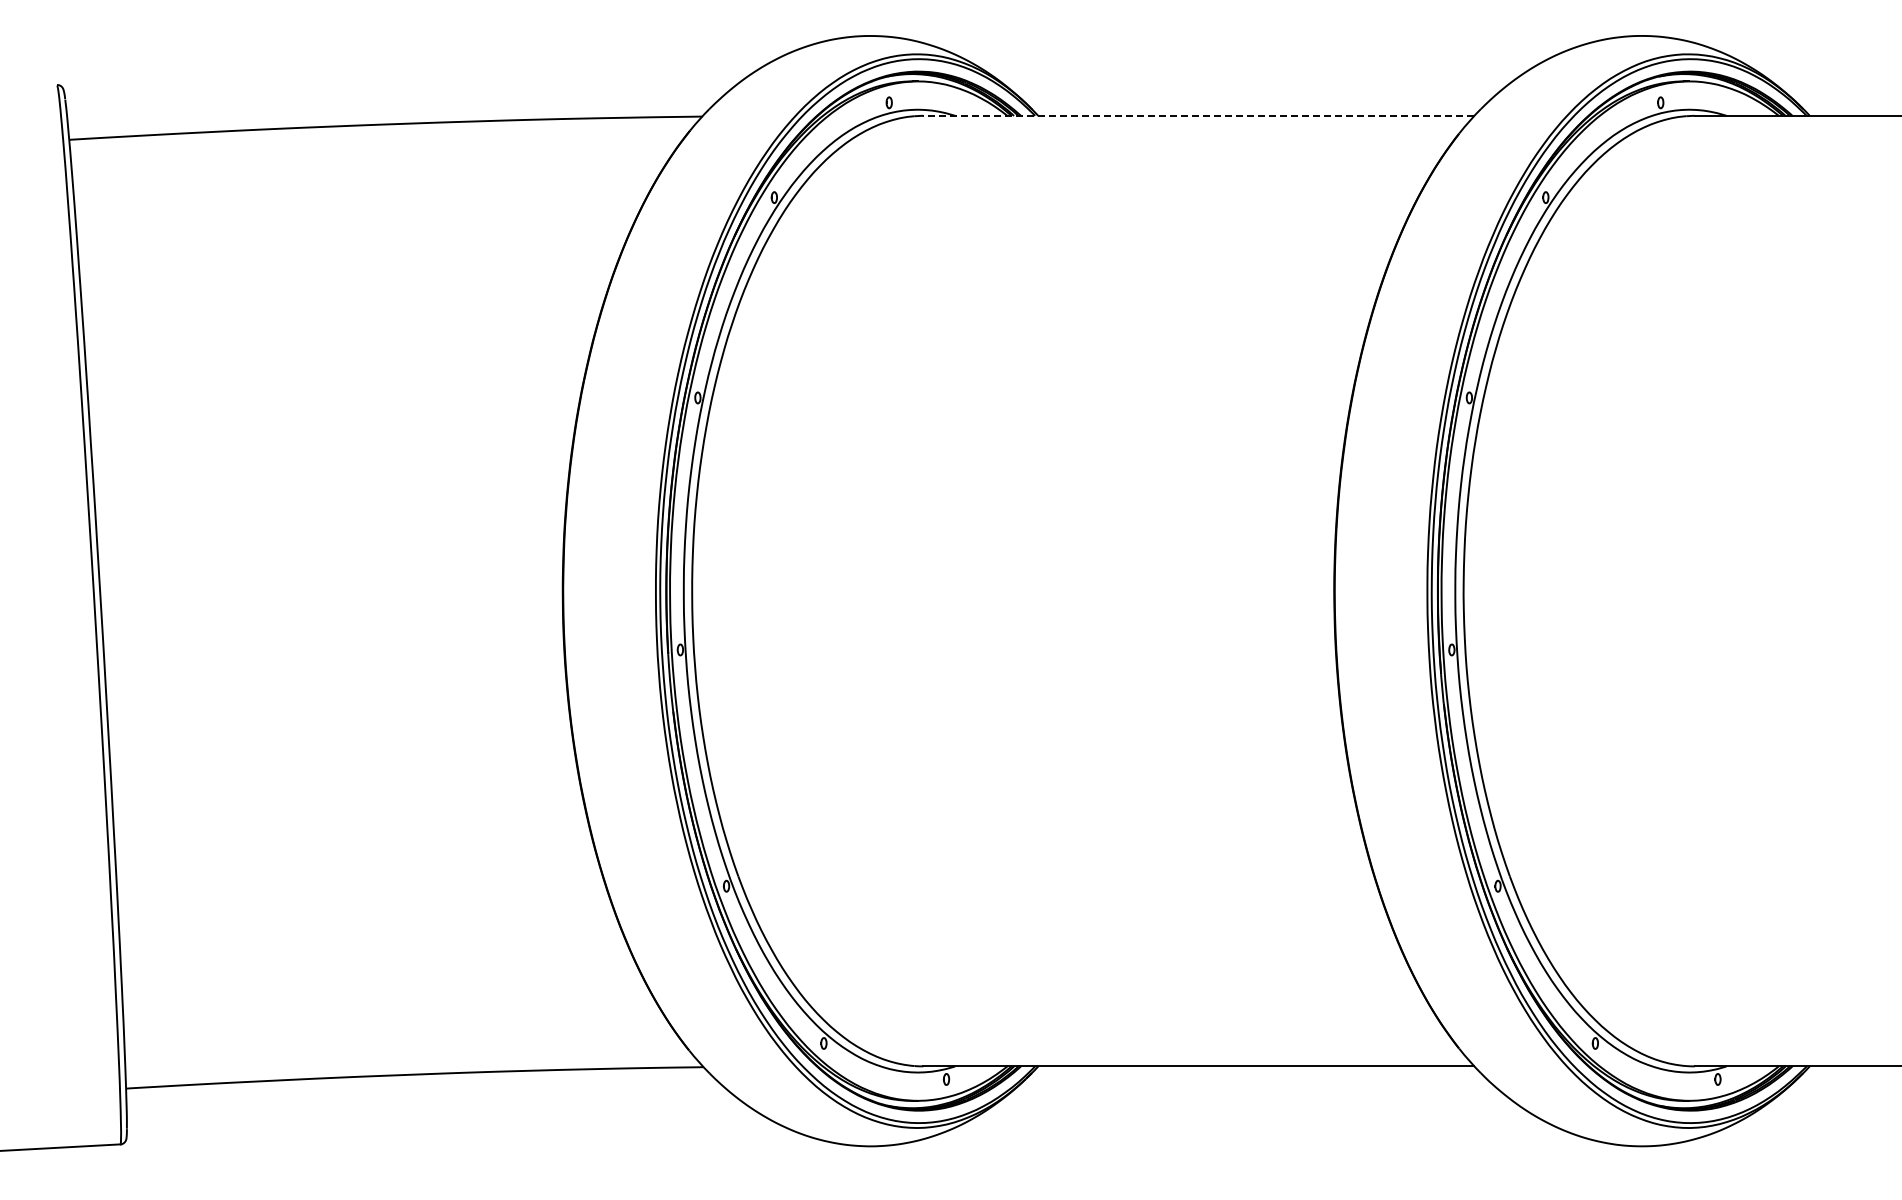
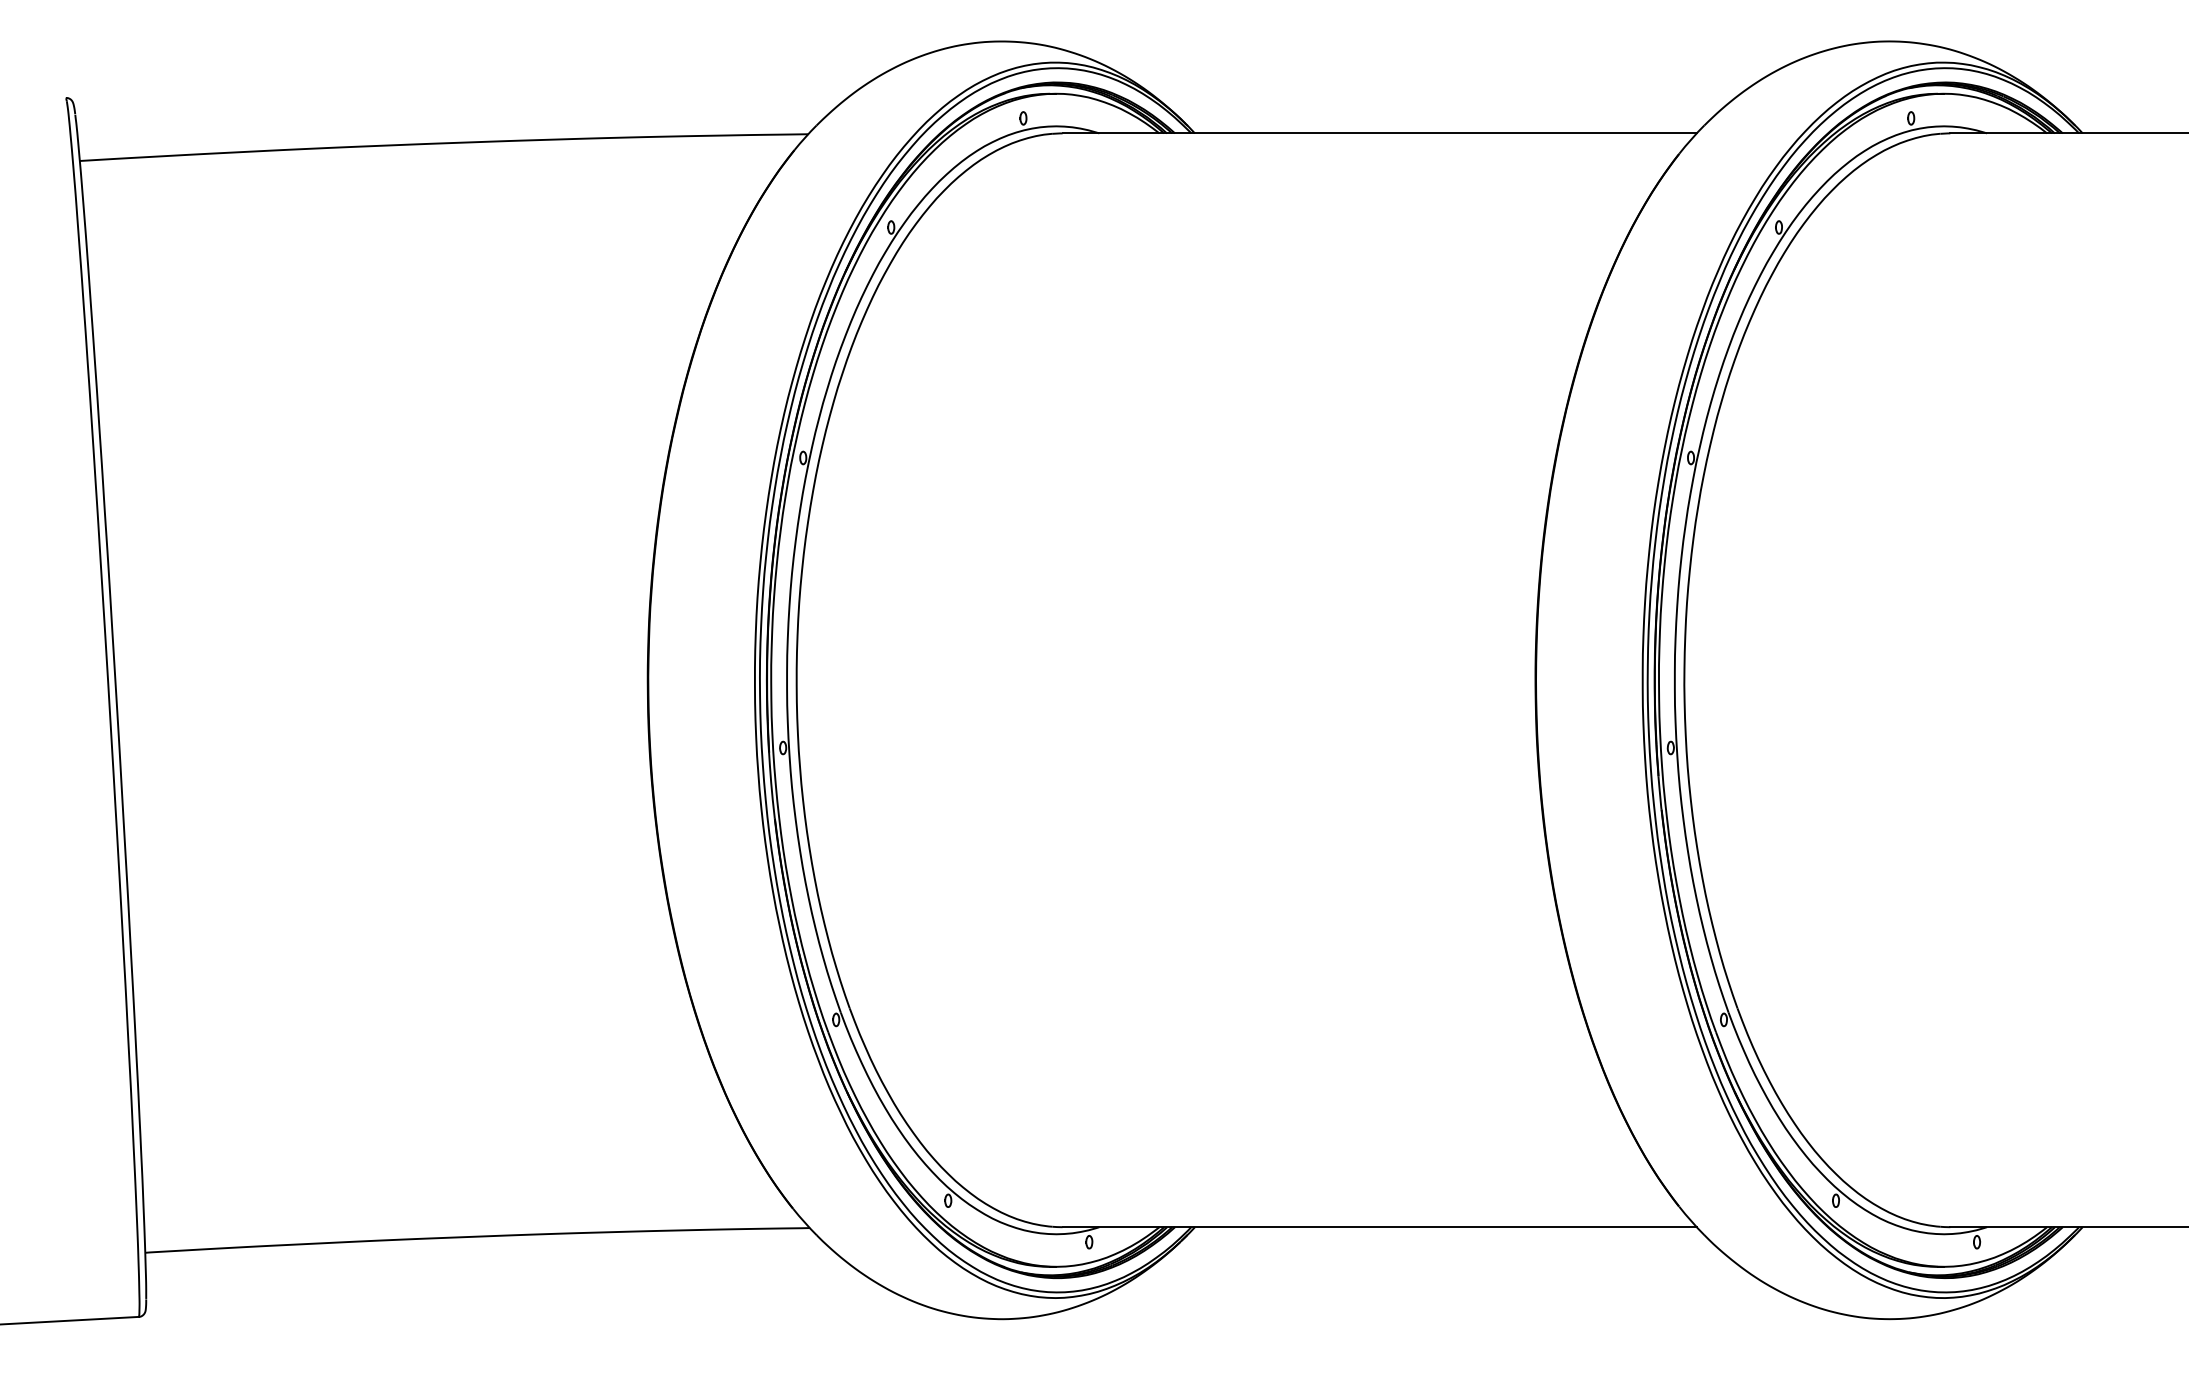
line: (1198, 115) -> (1379, 132), dashed -> solid

